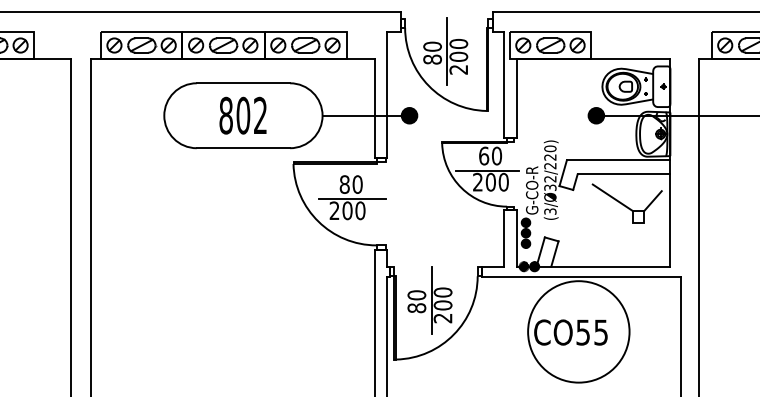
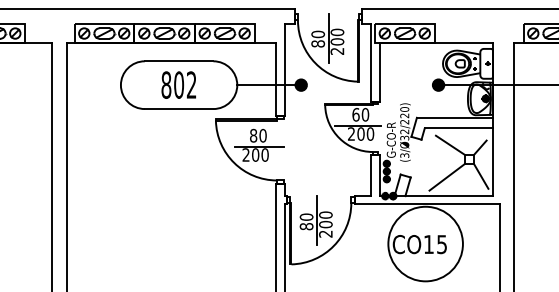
line: (653, 238) -> (480, 175), added
line: (608, 239) -> (447, 176), added
text: (582, 332) -> (428, 244), CO55 -> CO15

